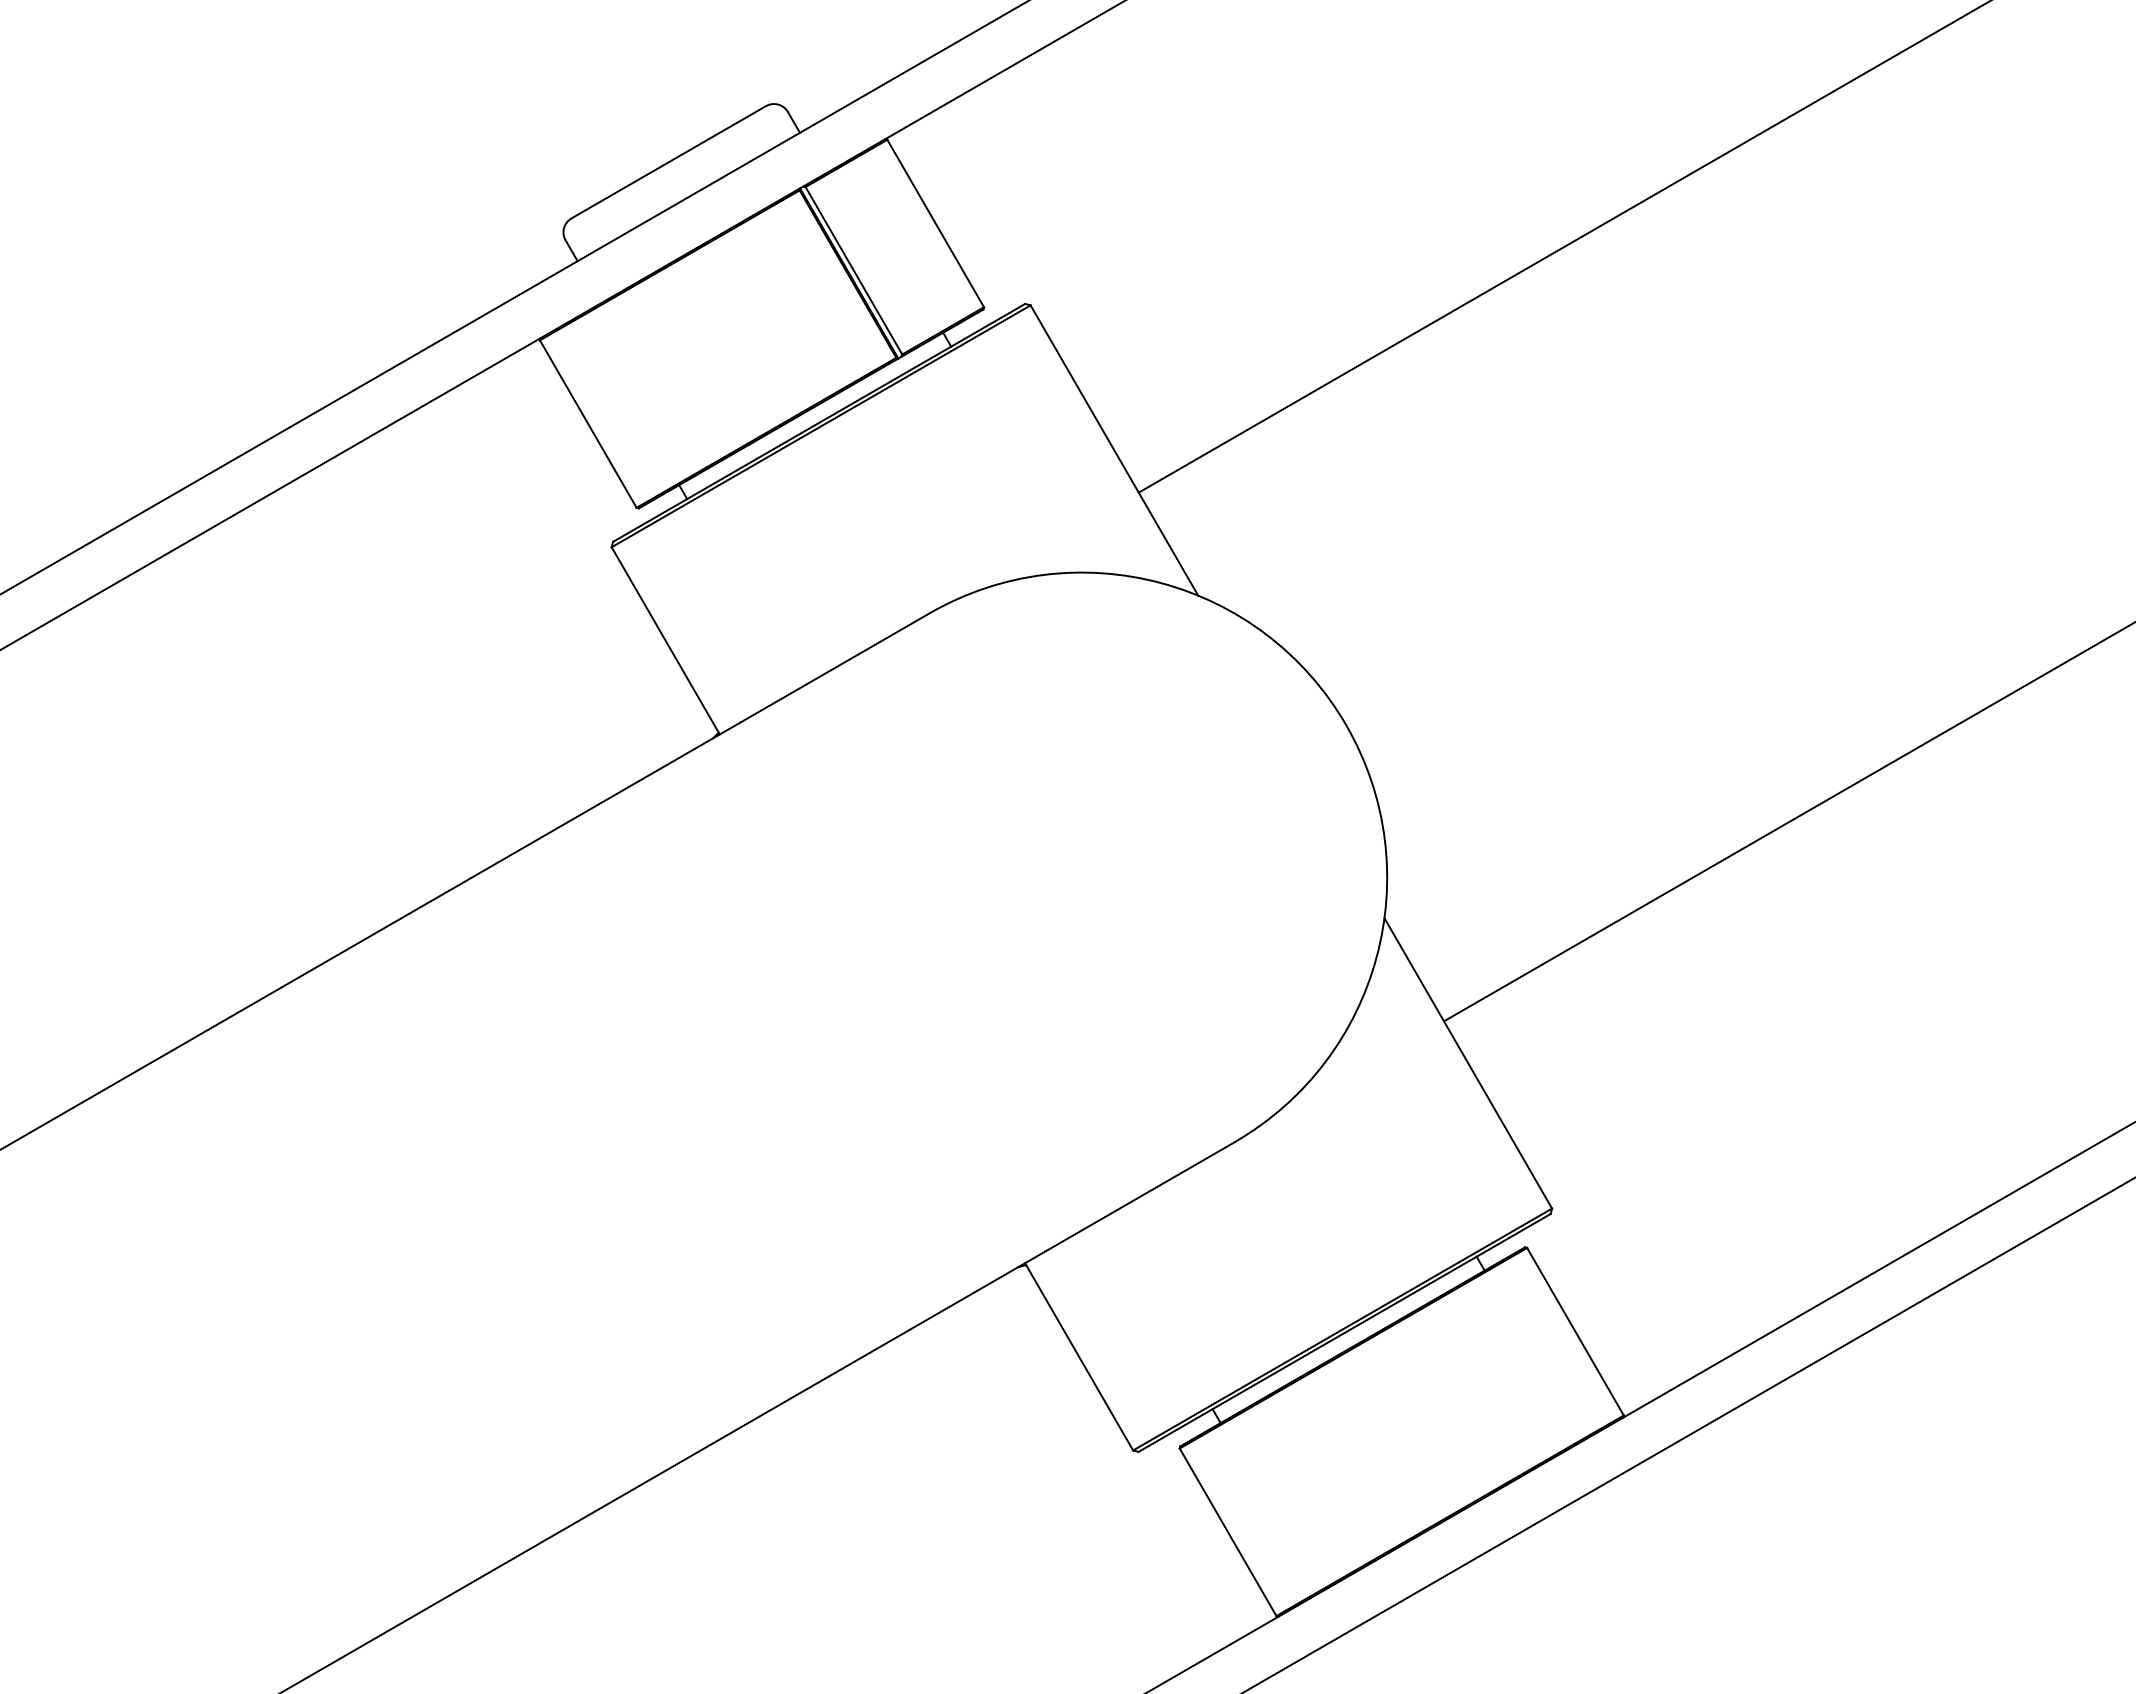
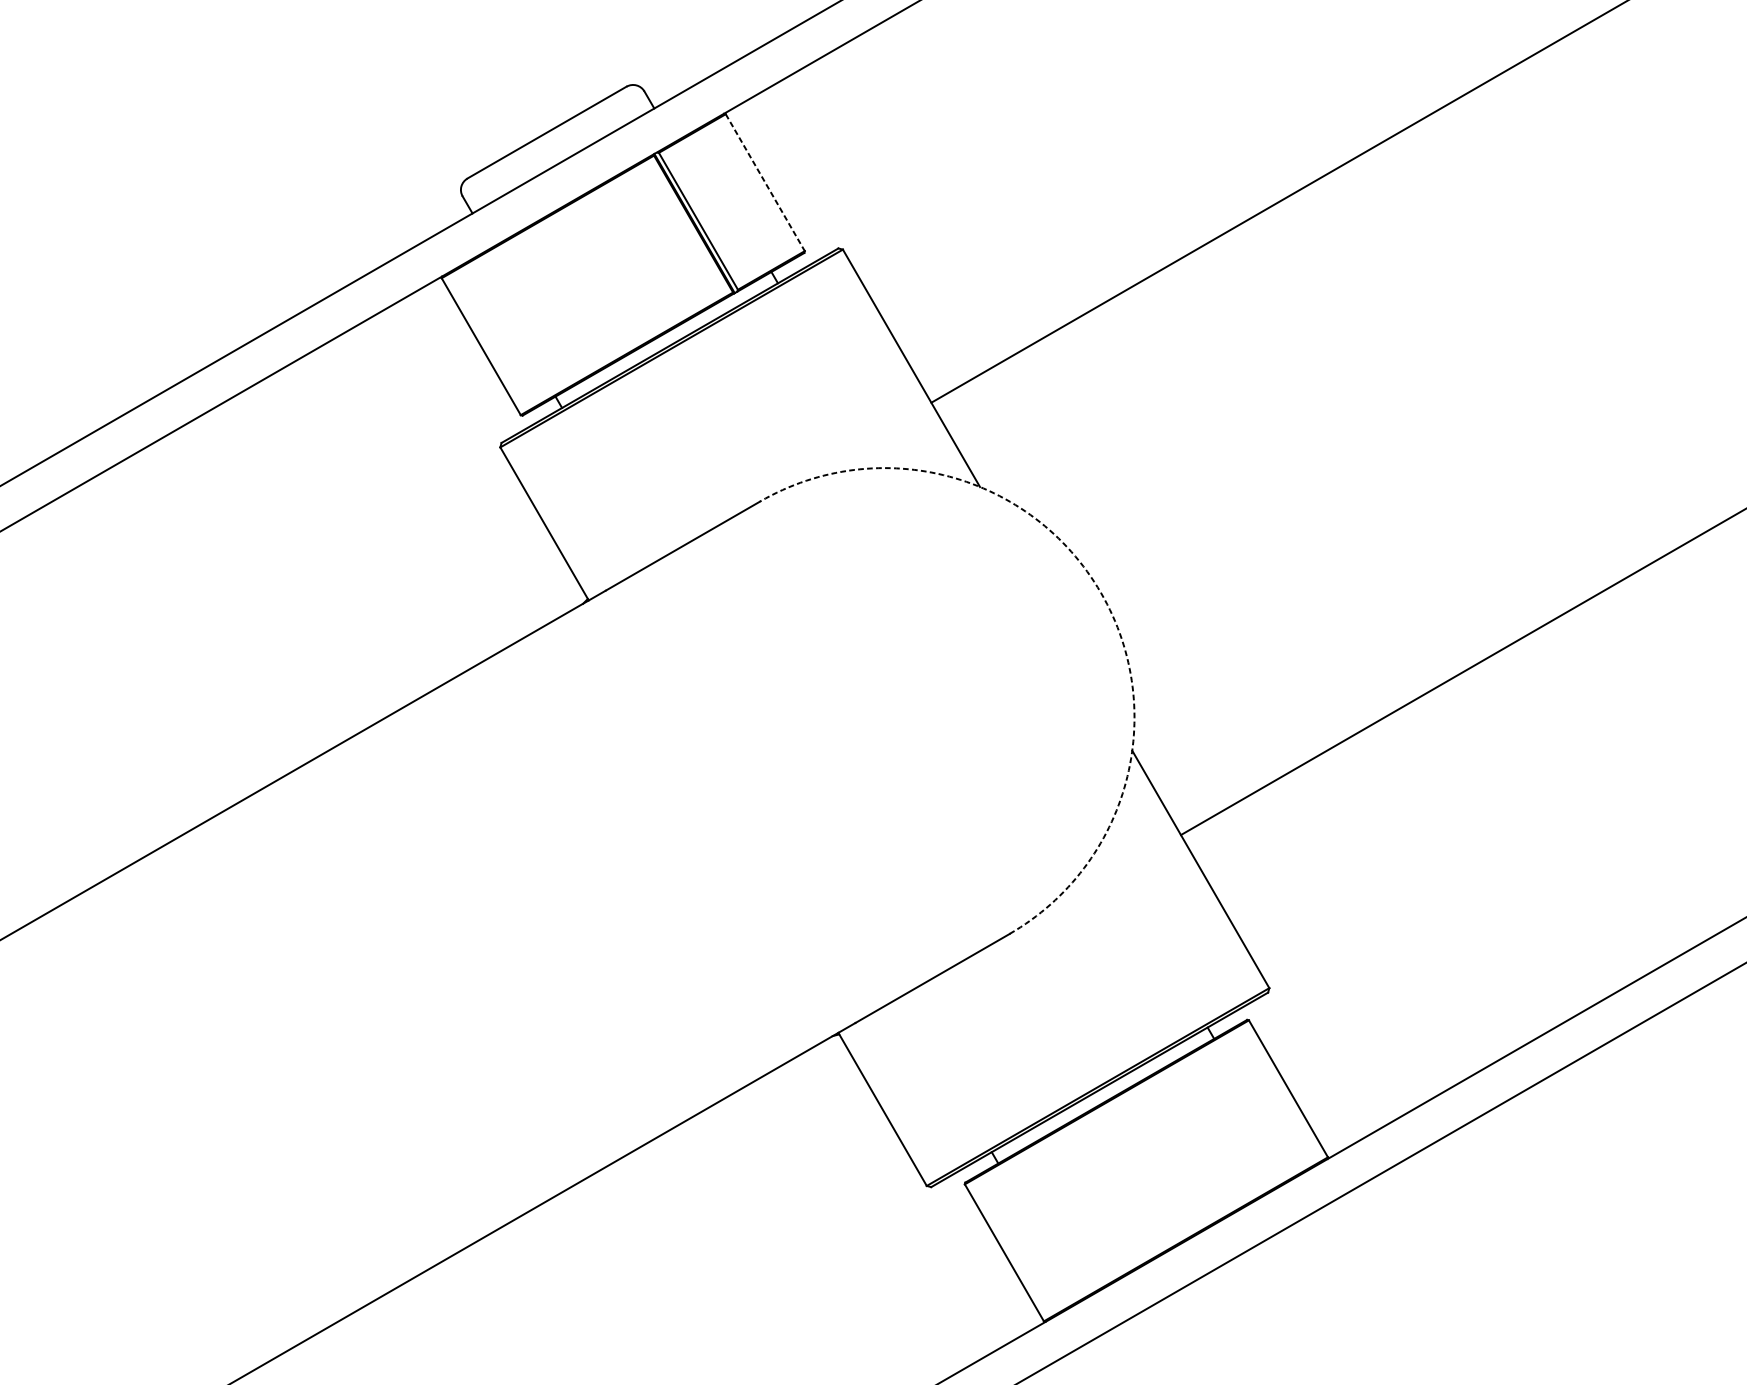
line: (935, 223) -> (765, 182), solid -> dashed
arc: (1346, 725) -> (1101, 593), solid -> dashed

